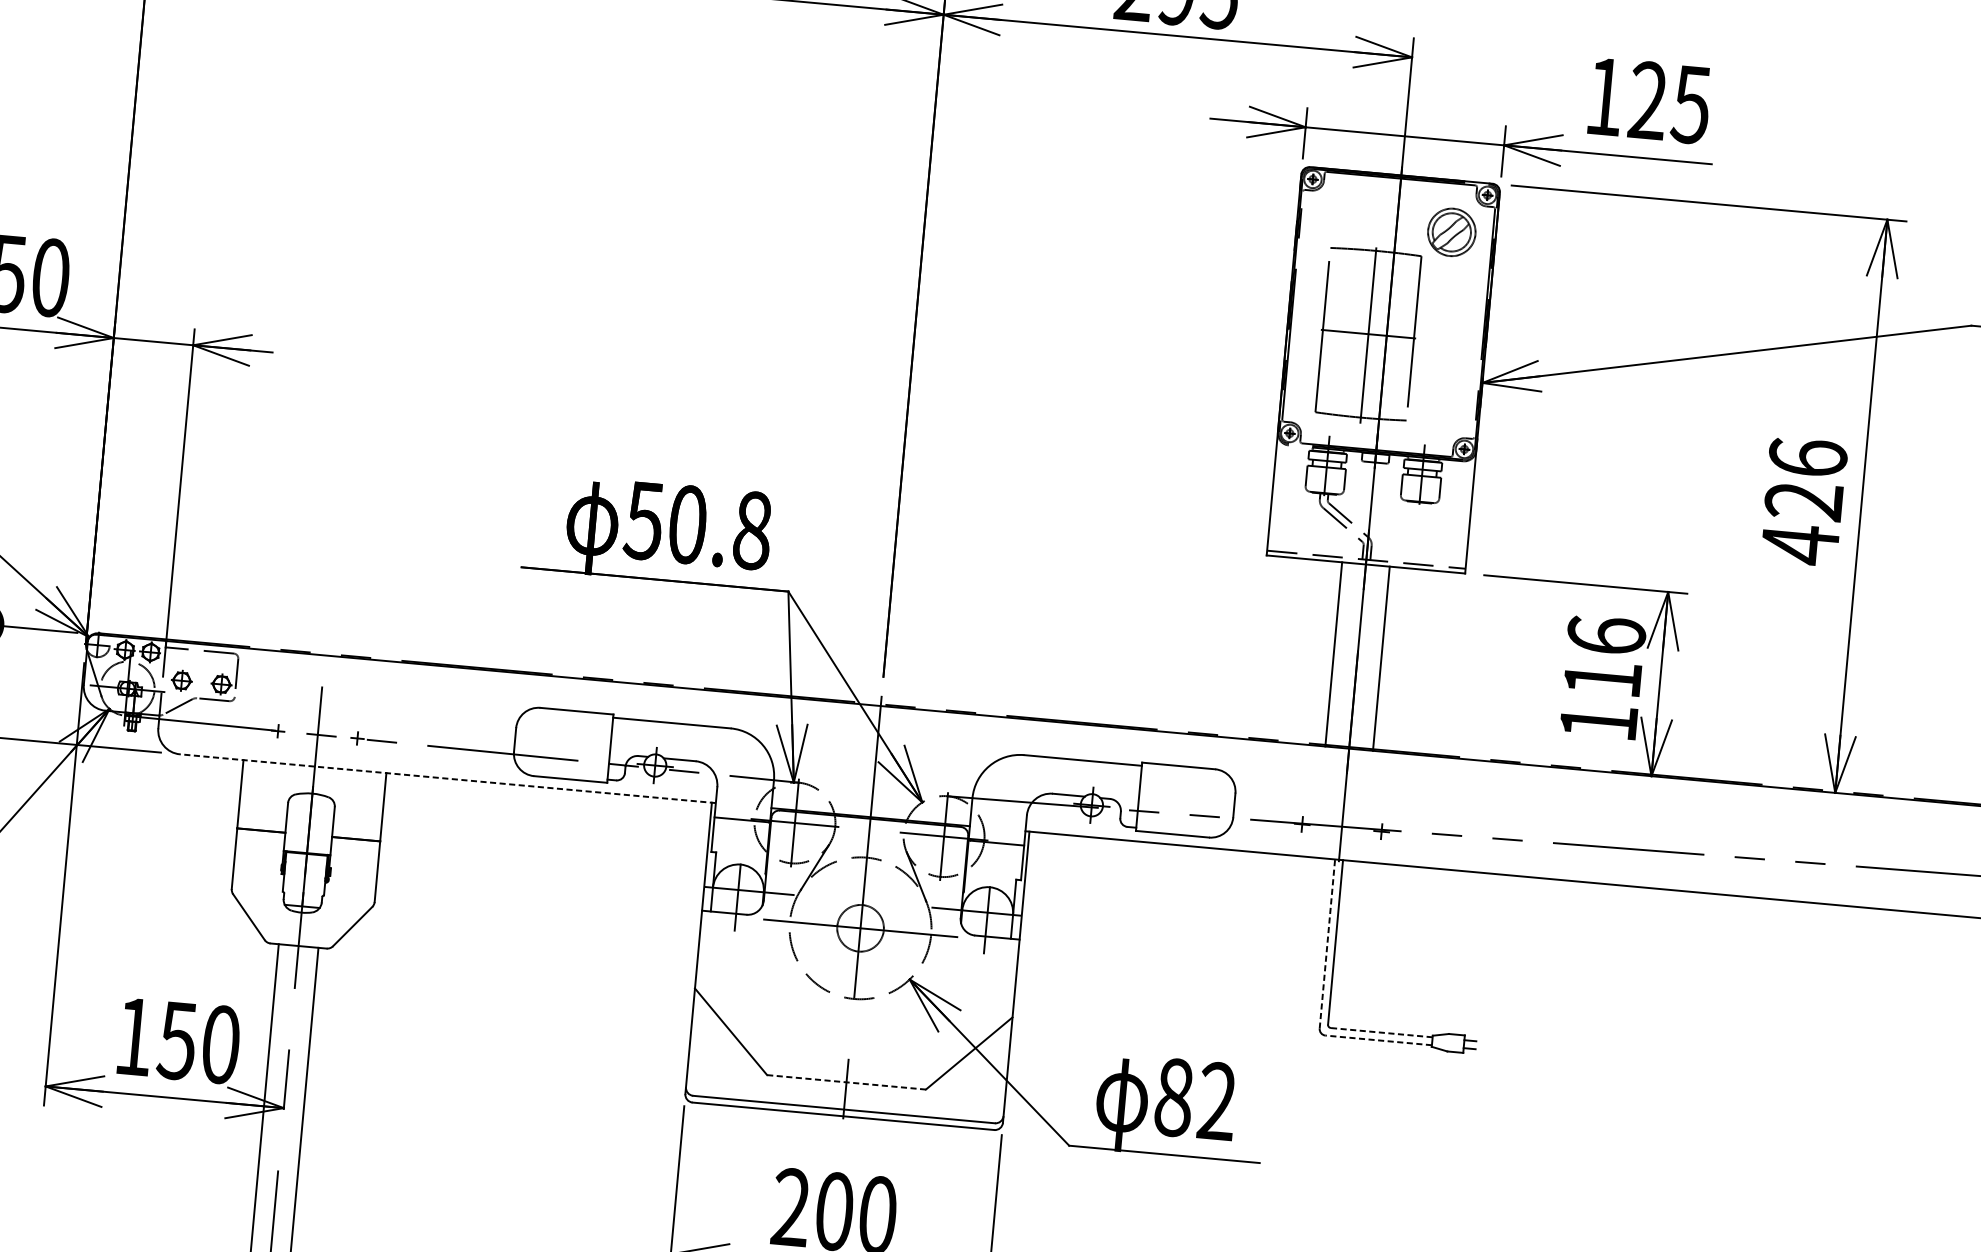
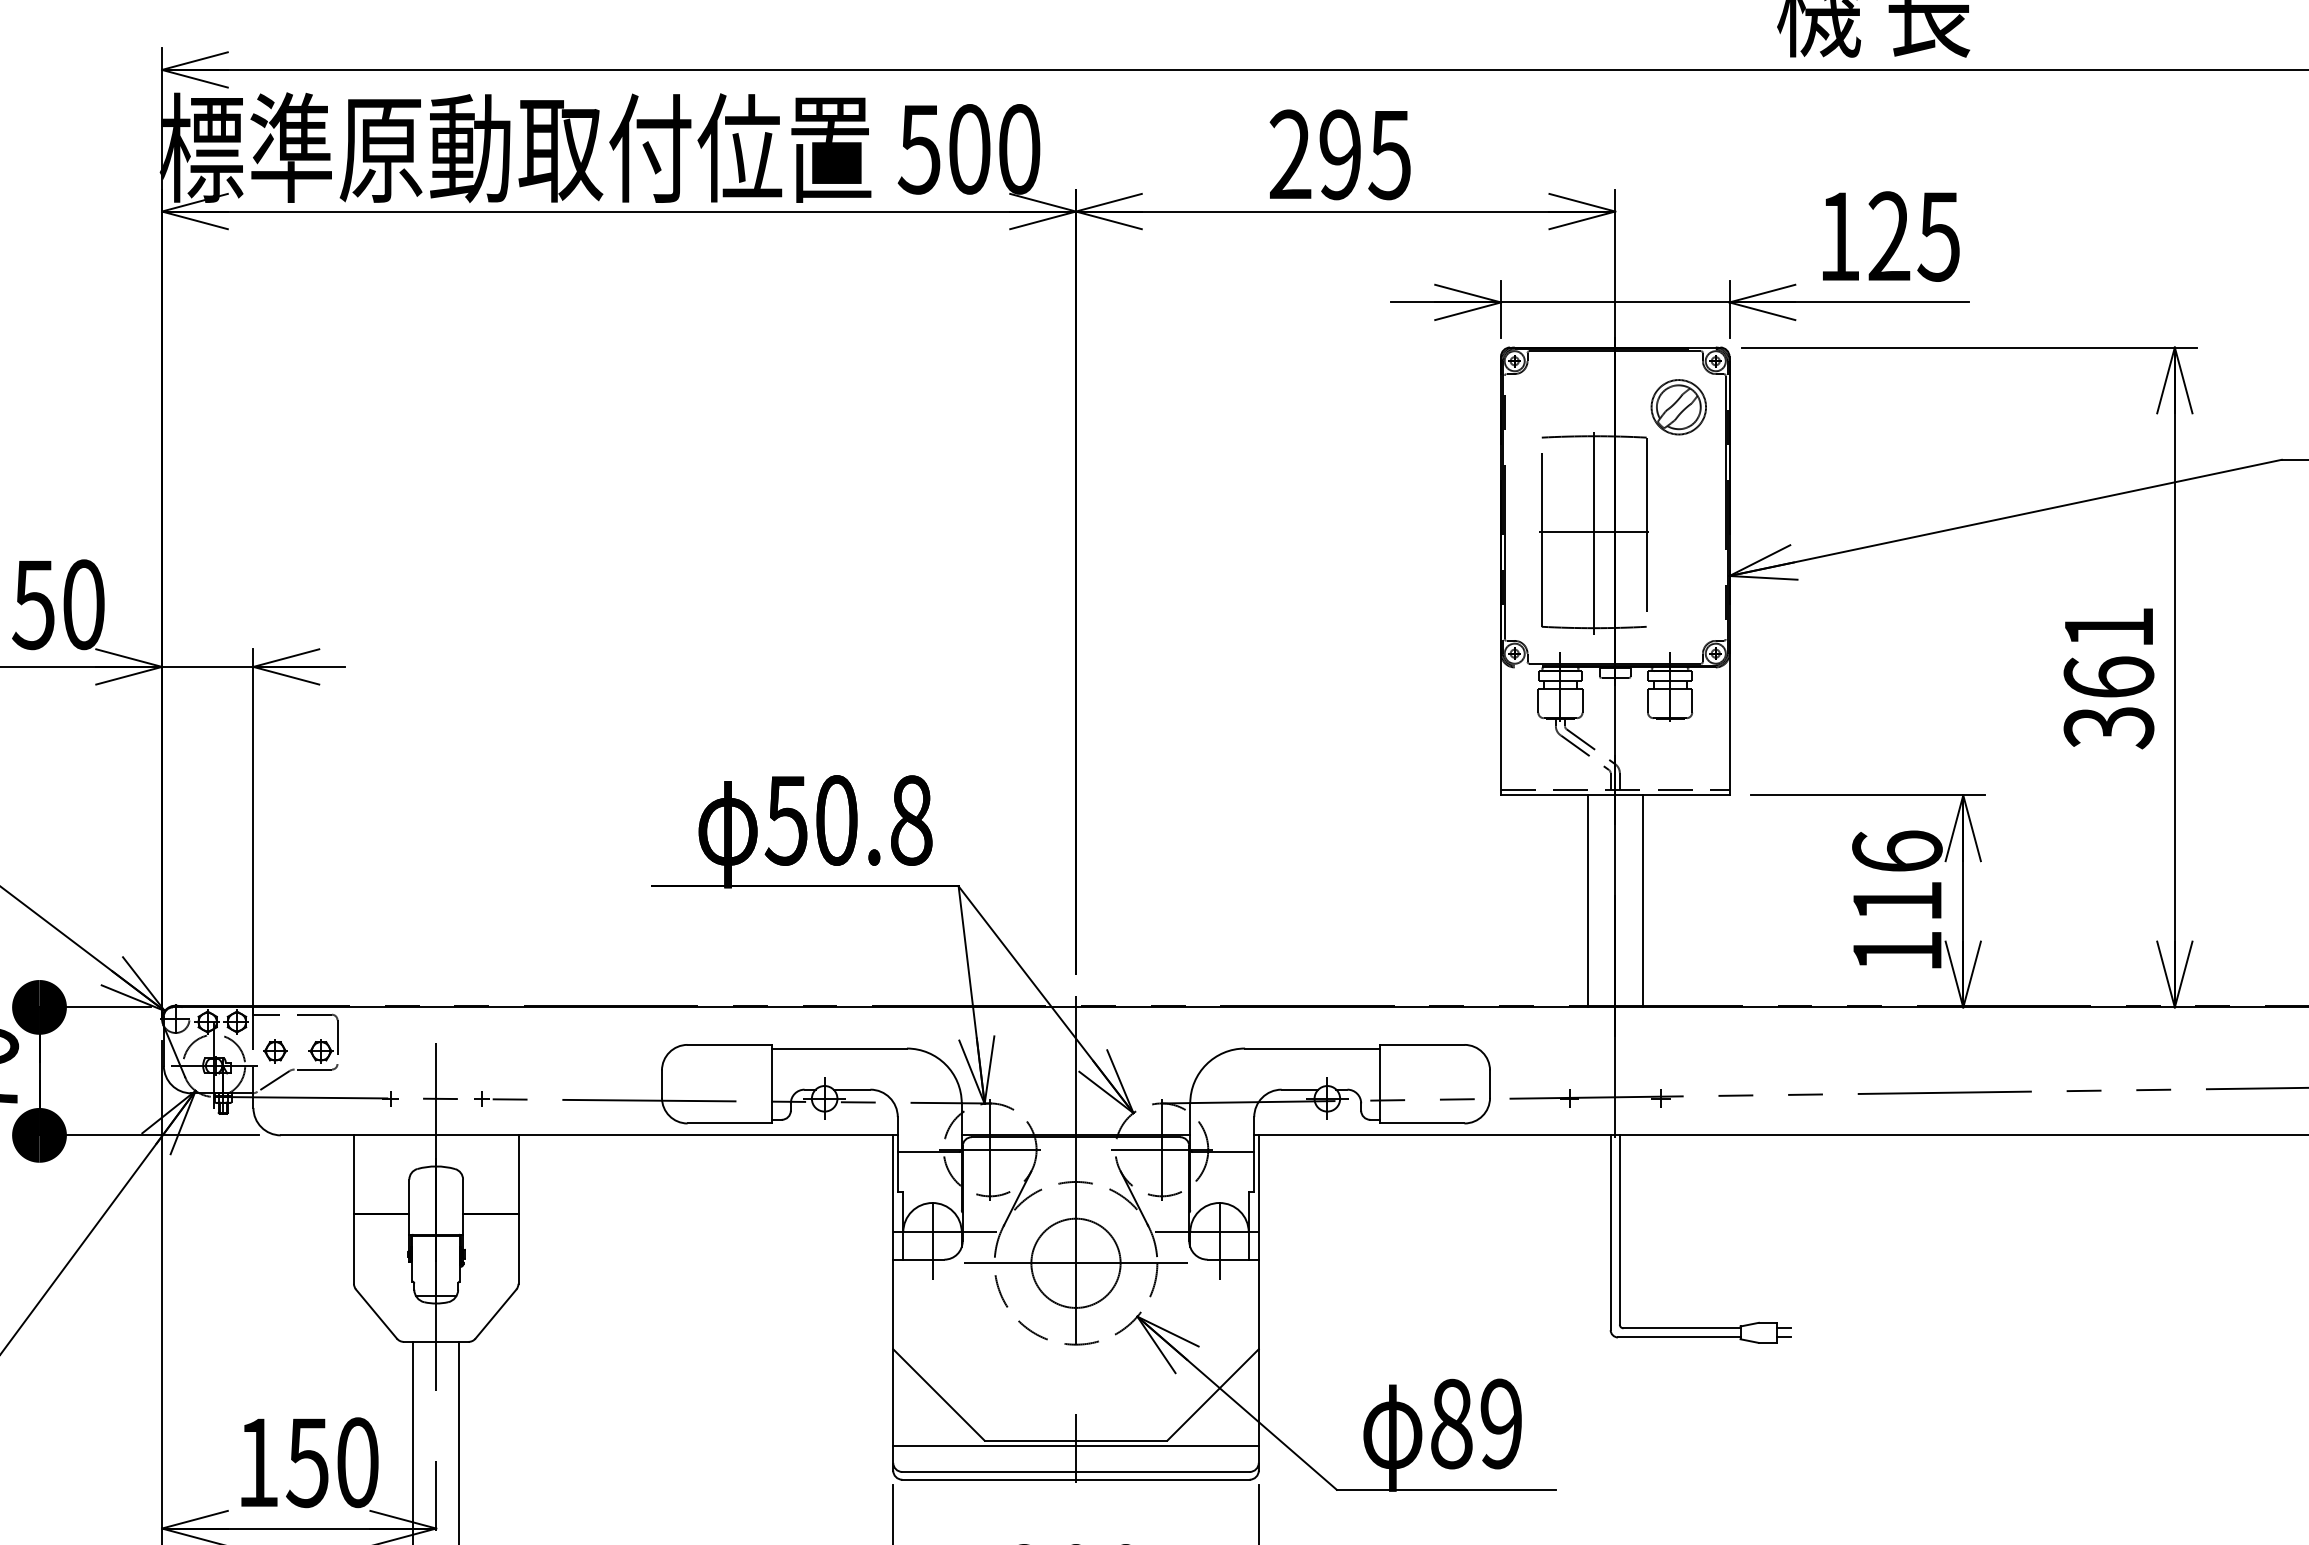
text: (1803, 501) -> (2108, 678), 426 -> 361
line: (447, 778) -> (588, 1135), dashed -> solid
circle: (860, 927) -> (1075, 1262), size x1.67
line: (1327, 943) -> (1610, 1232), dashed -> solid
line: (1382, 1032) -> (1682, 1328), dashed -> solid
line: (1378, 1040) -> (1678, 1337), dashed -> solid
line: (846, 1082) -> (1076, 1440), dashed -> solid
line: (845, 1087) -> (1075, 1446), added
text: (1217, 1101) -> (1501, 1424), 82 -> 89

